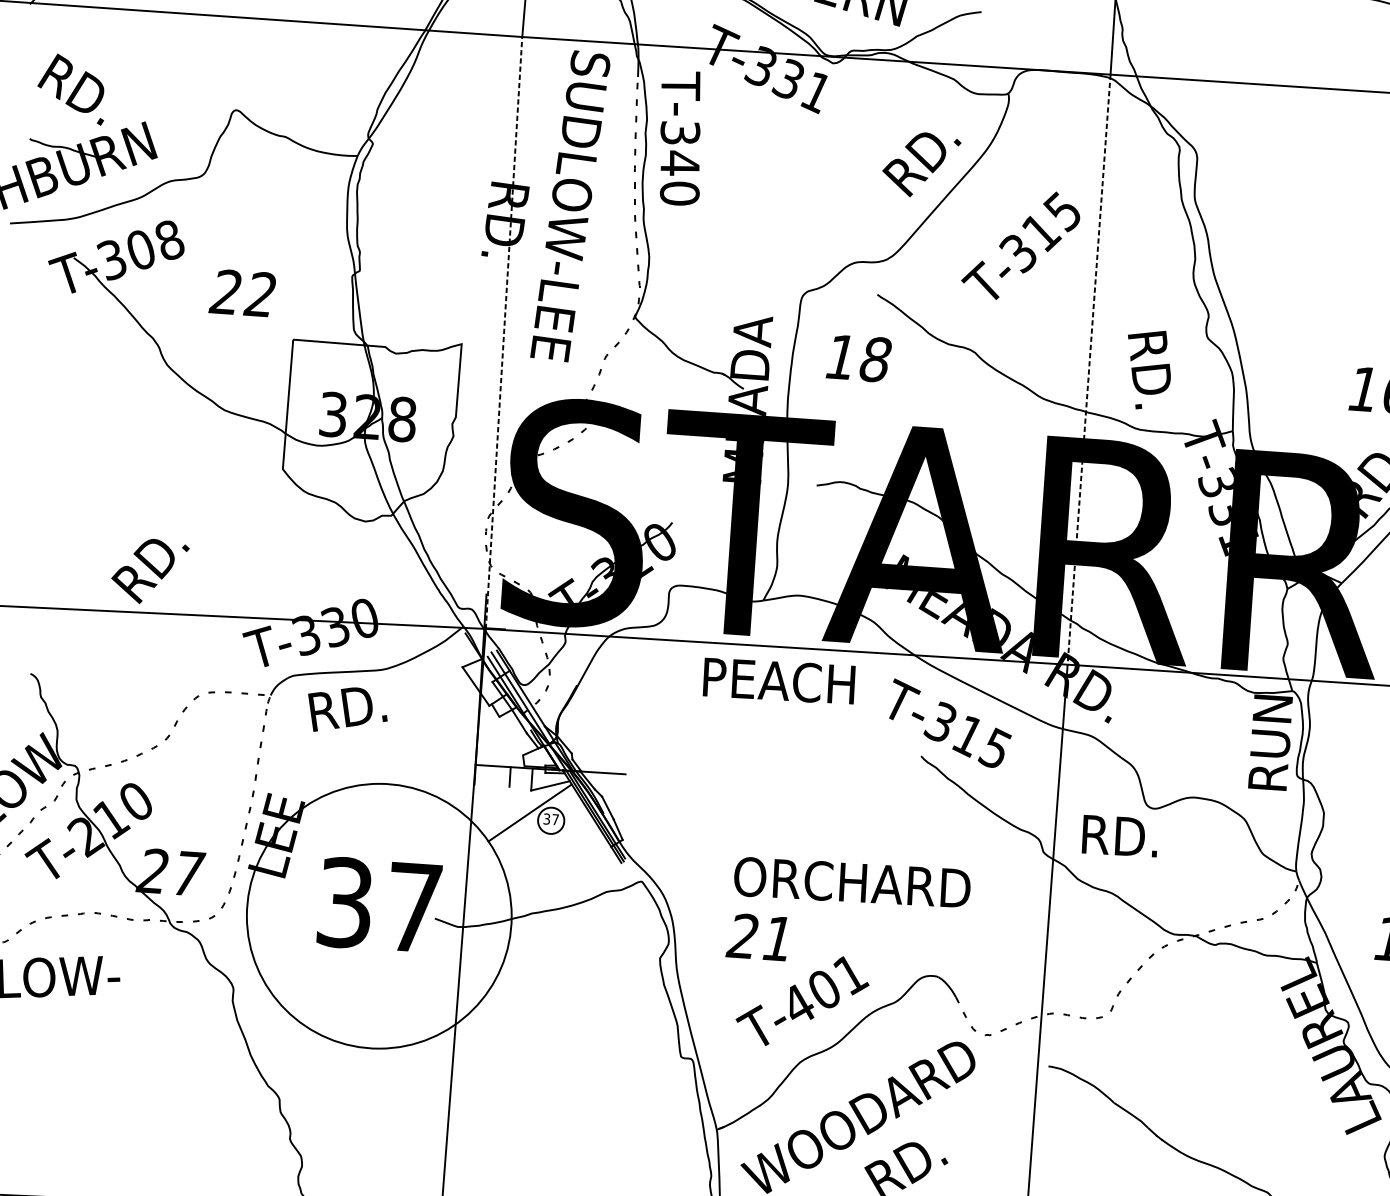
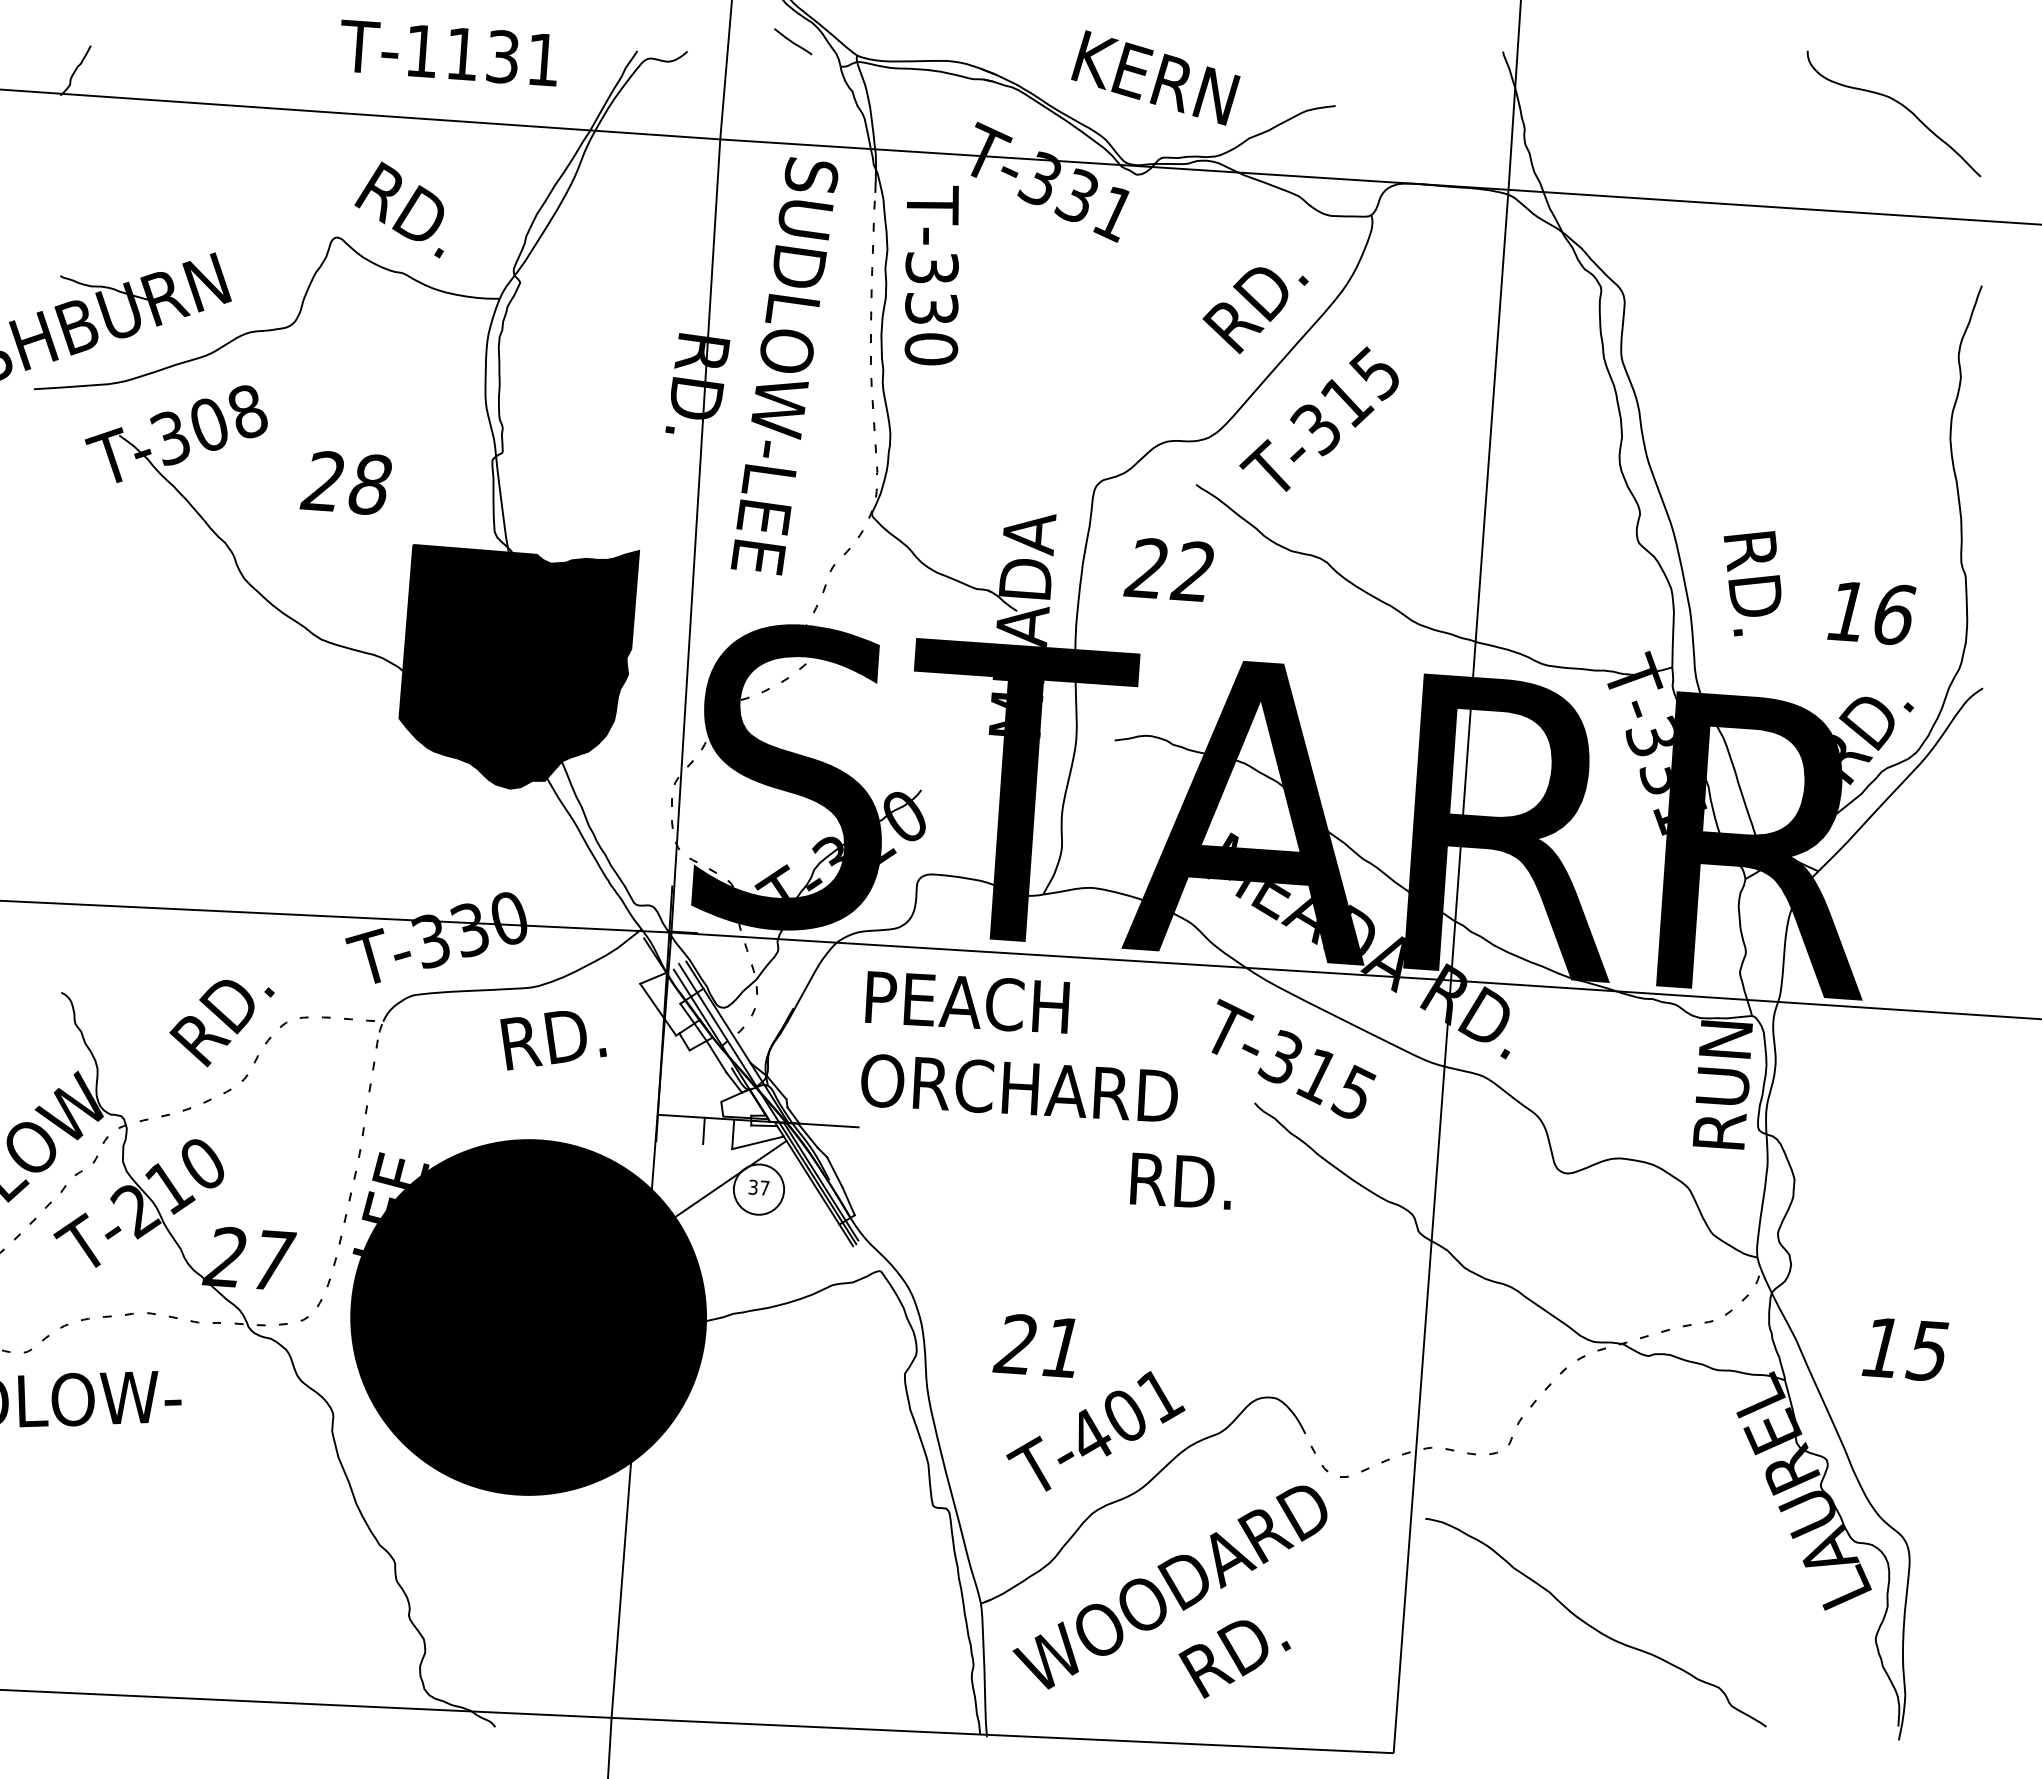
text: (70, 89) -> (398, 209), moved
text: (679, 163) -> (931, 308), T-340 -> T-330
text: (1020, 245) -> (1318, 418), moved
text: (259, 294) -> (368, 484), 22 -> 28
line: (503, 332) -> (695, 535), dashed -> solid
text: (857, 357) -> (1169, 569), 18 -> 22
line: (1088, 369) -> (1479, 585), dashed -> solid
text: (1149, 369) -> (1752, 583), moved
fill: (372, 430) -> (519, 666), added
text: (150, 571) -> (221, 1023), moved
text: (779, 681) -> (967, 1002), moved
text: (347, 709) -> (553, 1040), moved
circle: (550, 820) -> (758, 1189), size x1.43
text: (1118, 835) -> (1179, 1180), moved
text: (852, 881) -> (1019, 1087), moved
fill: (379, 916) -> (528, 1317), added

